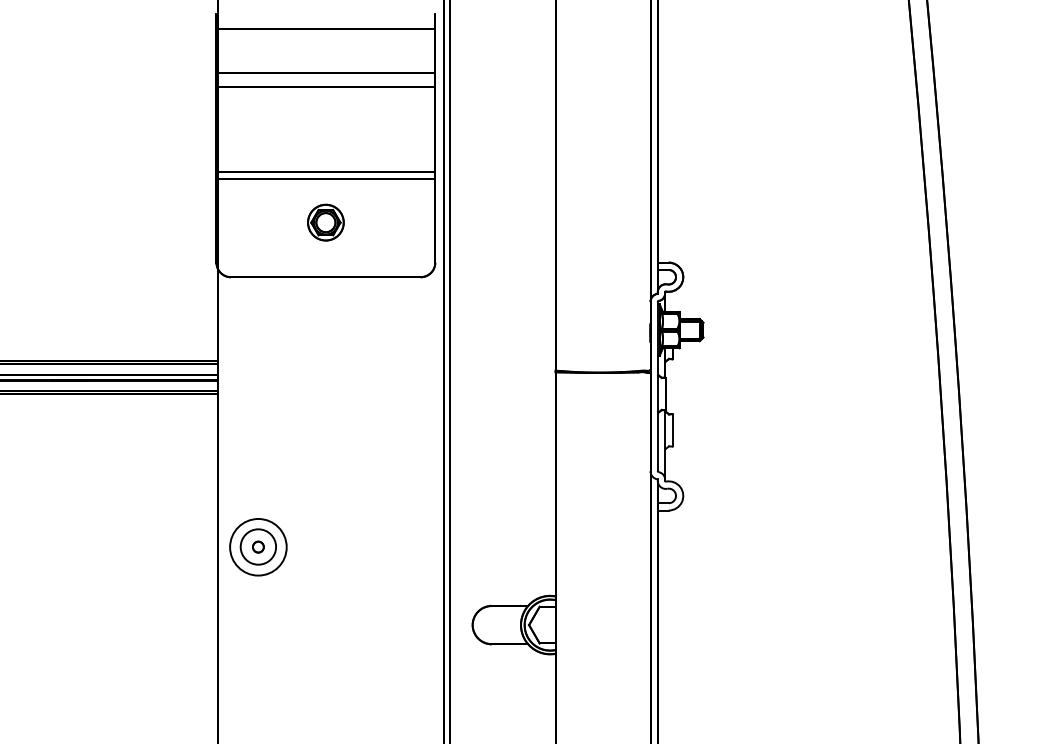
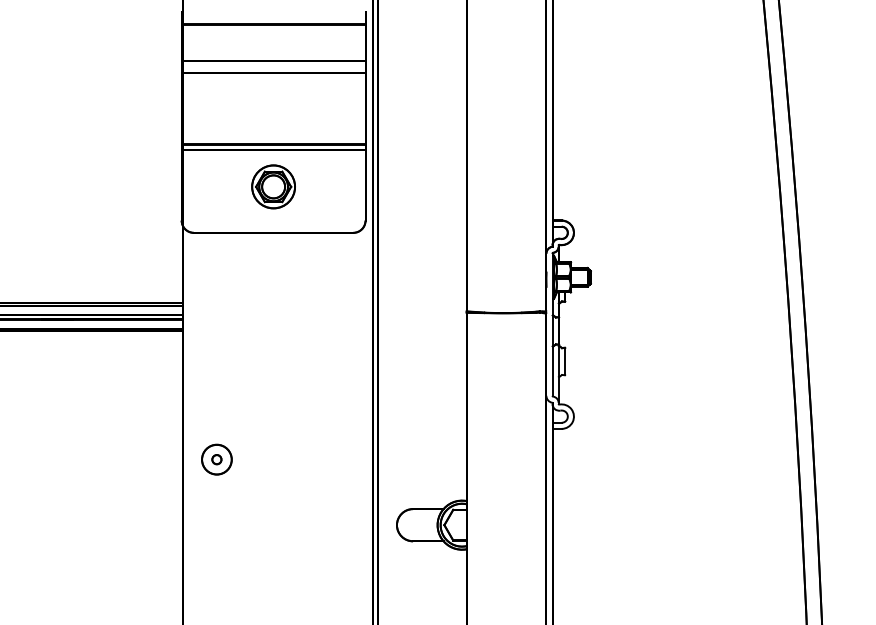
part: (325, 222) -> (273, 186), size x1.43
circle: (258, 546) -> (217, 459), size x0.62

